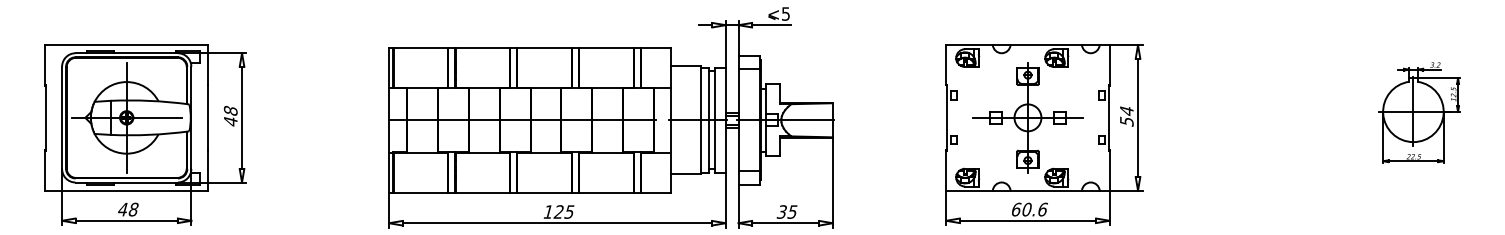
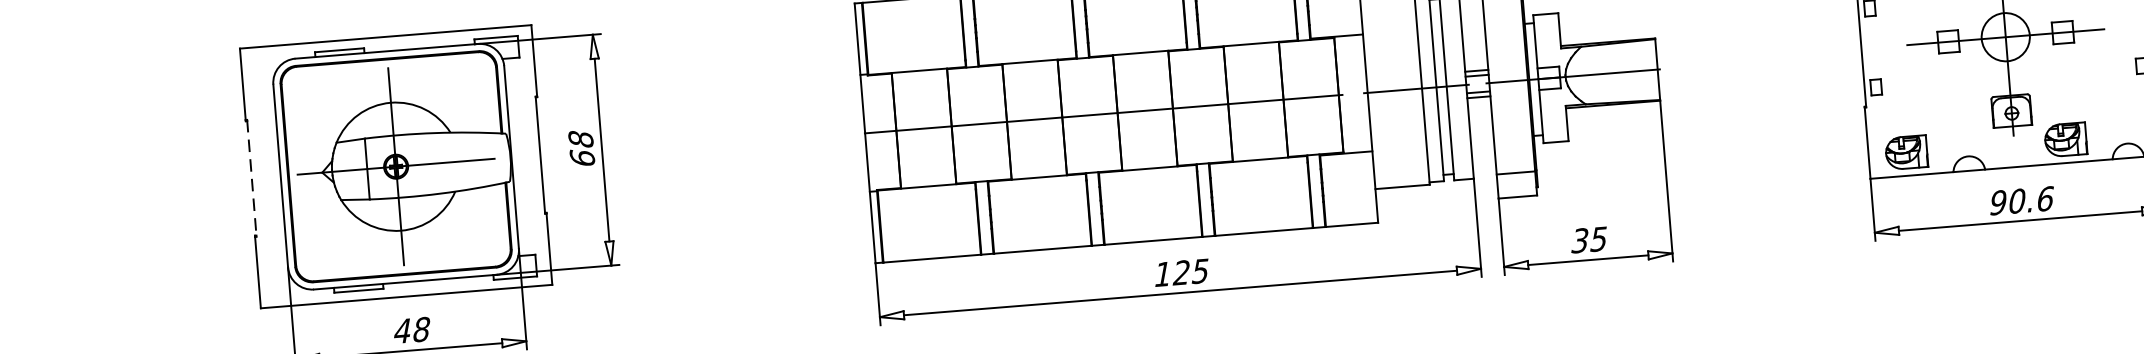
line: (45, 117) -> (250, 177), solid -> dashed
text: (230, 121) -> (581, 158), 48 -> 68
text: (1016, 209) -> (1998, 202), 60.6 -> 90.6

